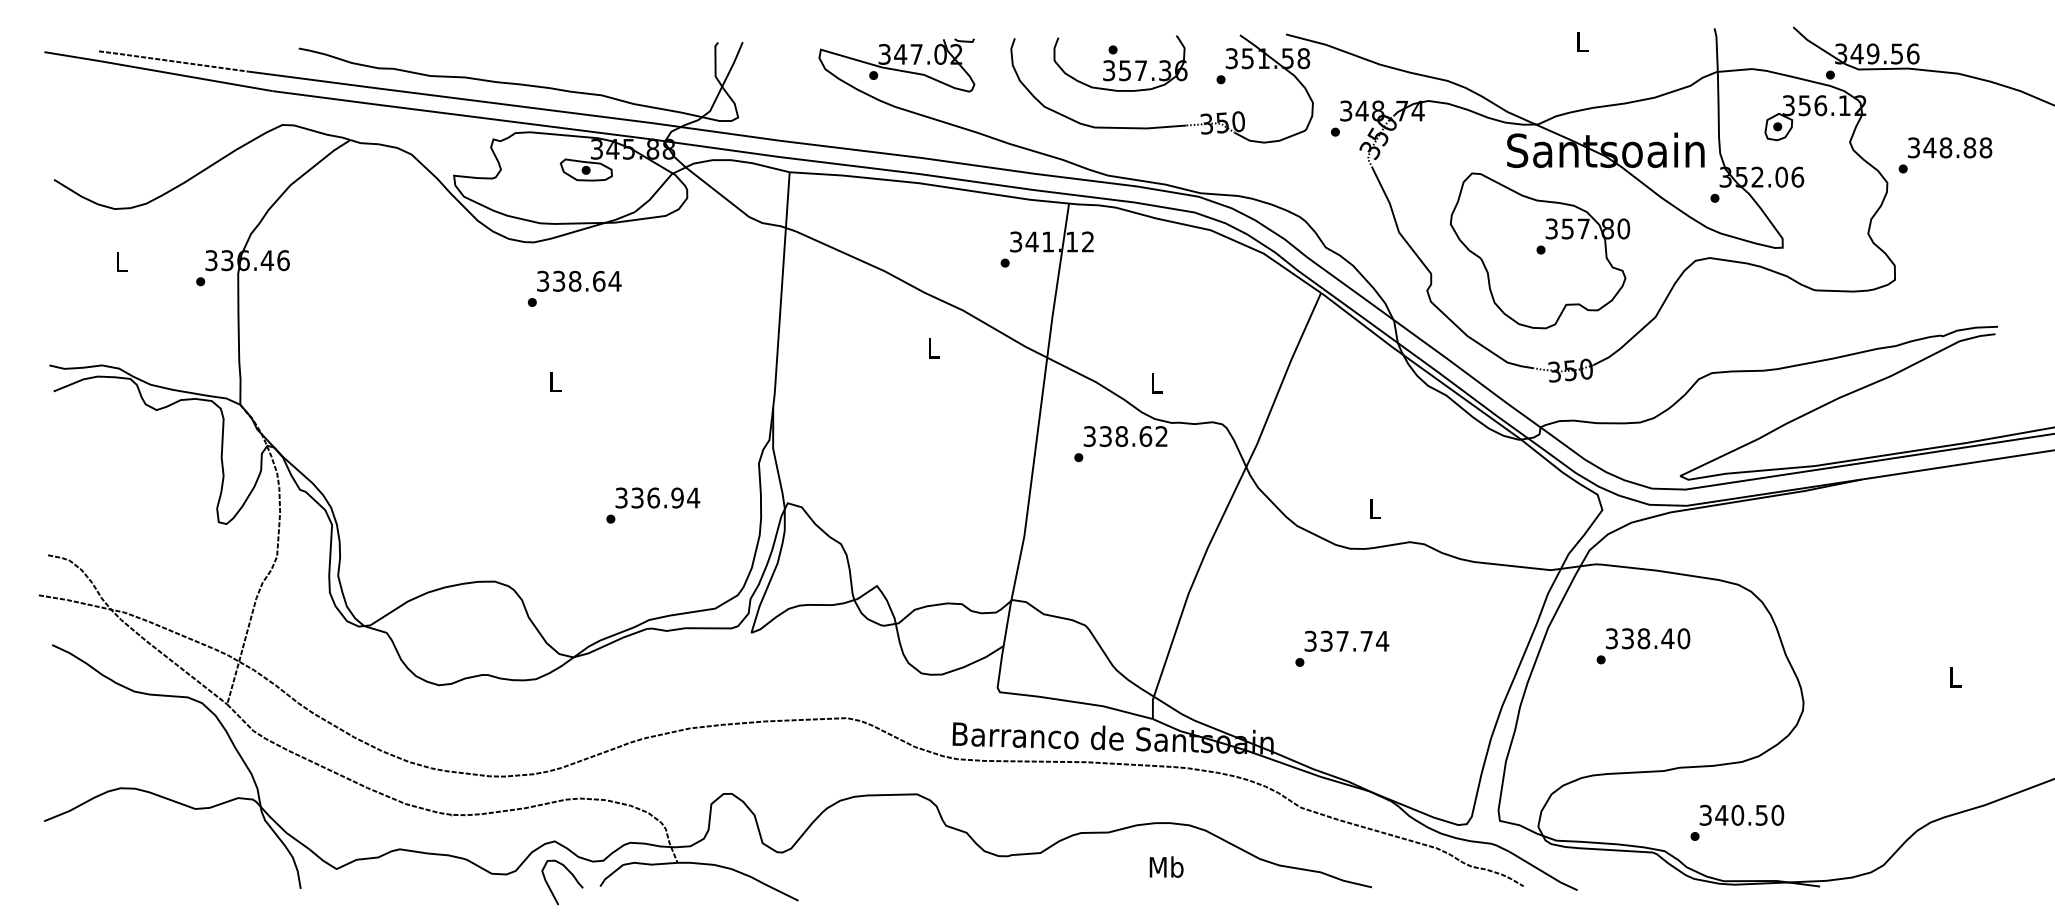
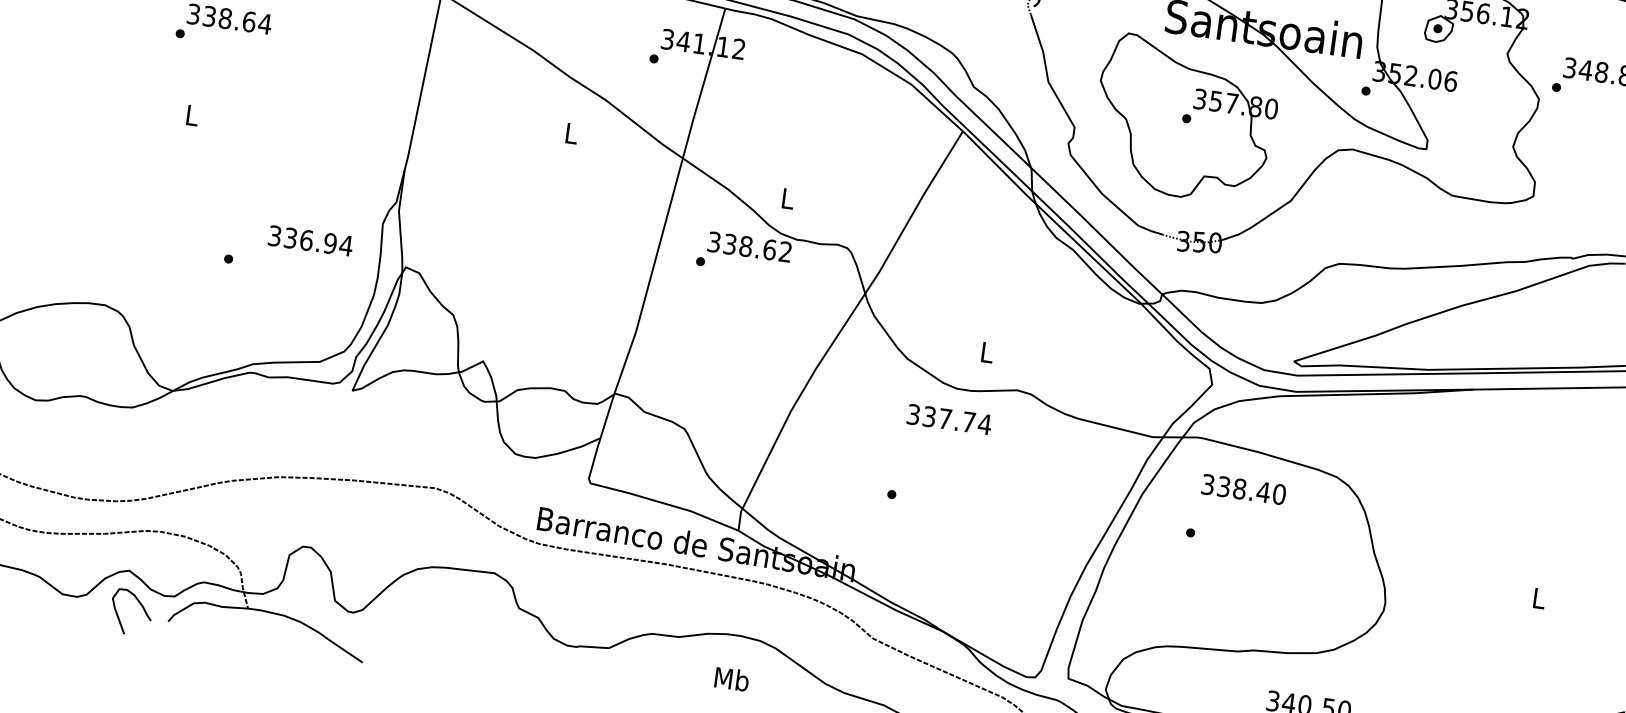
text: (657, 497) -> (310, 240), moved
text: (1647, 638) -> (1243, 489), moved
text: (1346, 640) -> (949, 418), moved

